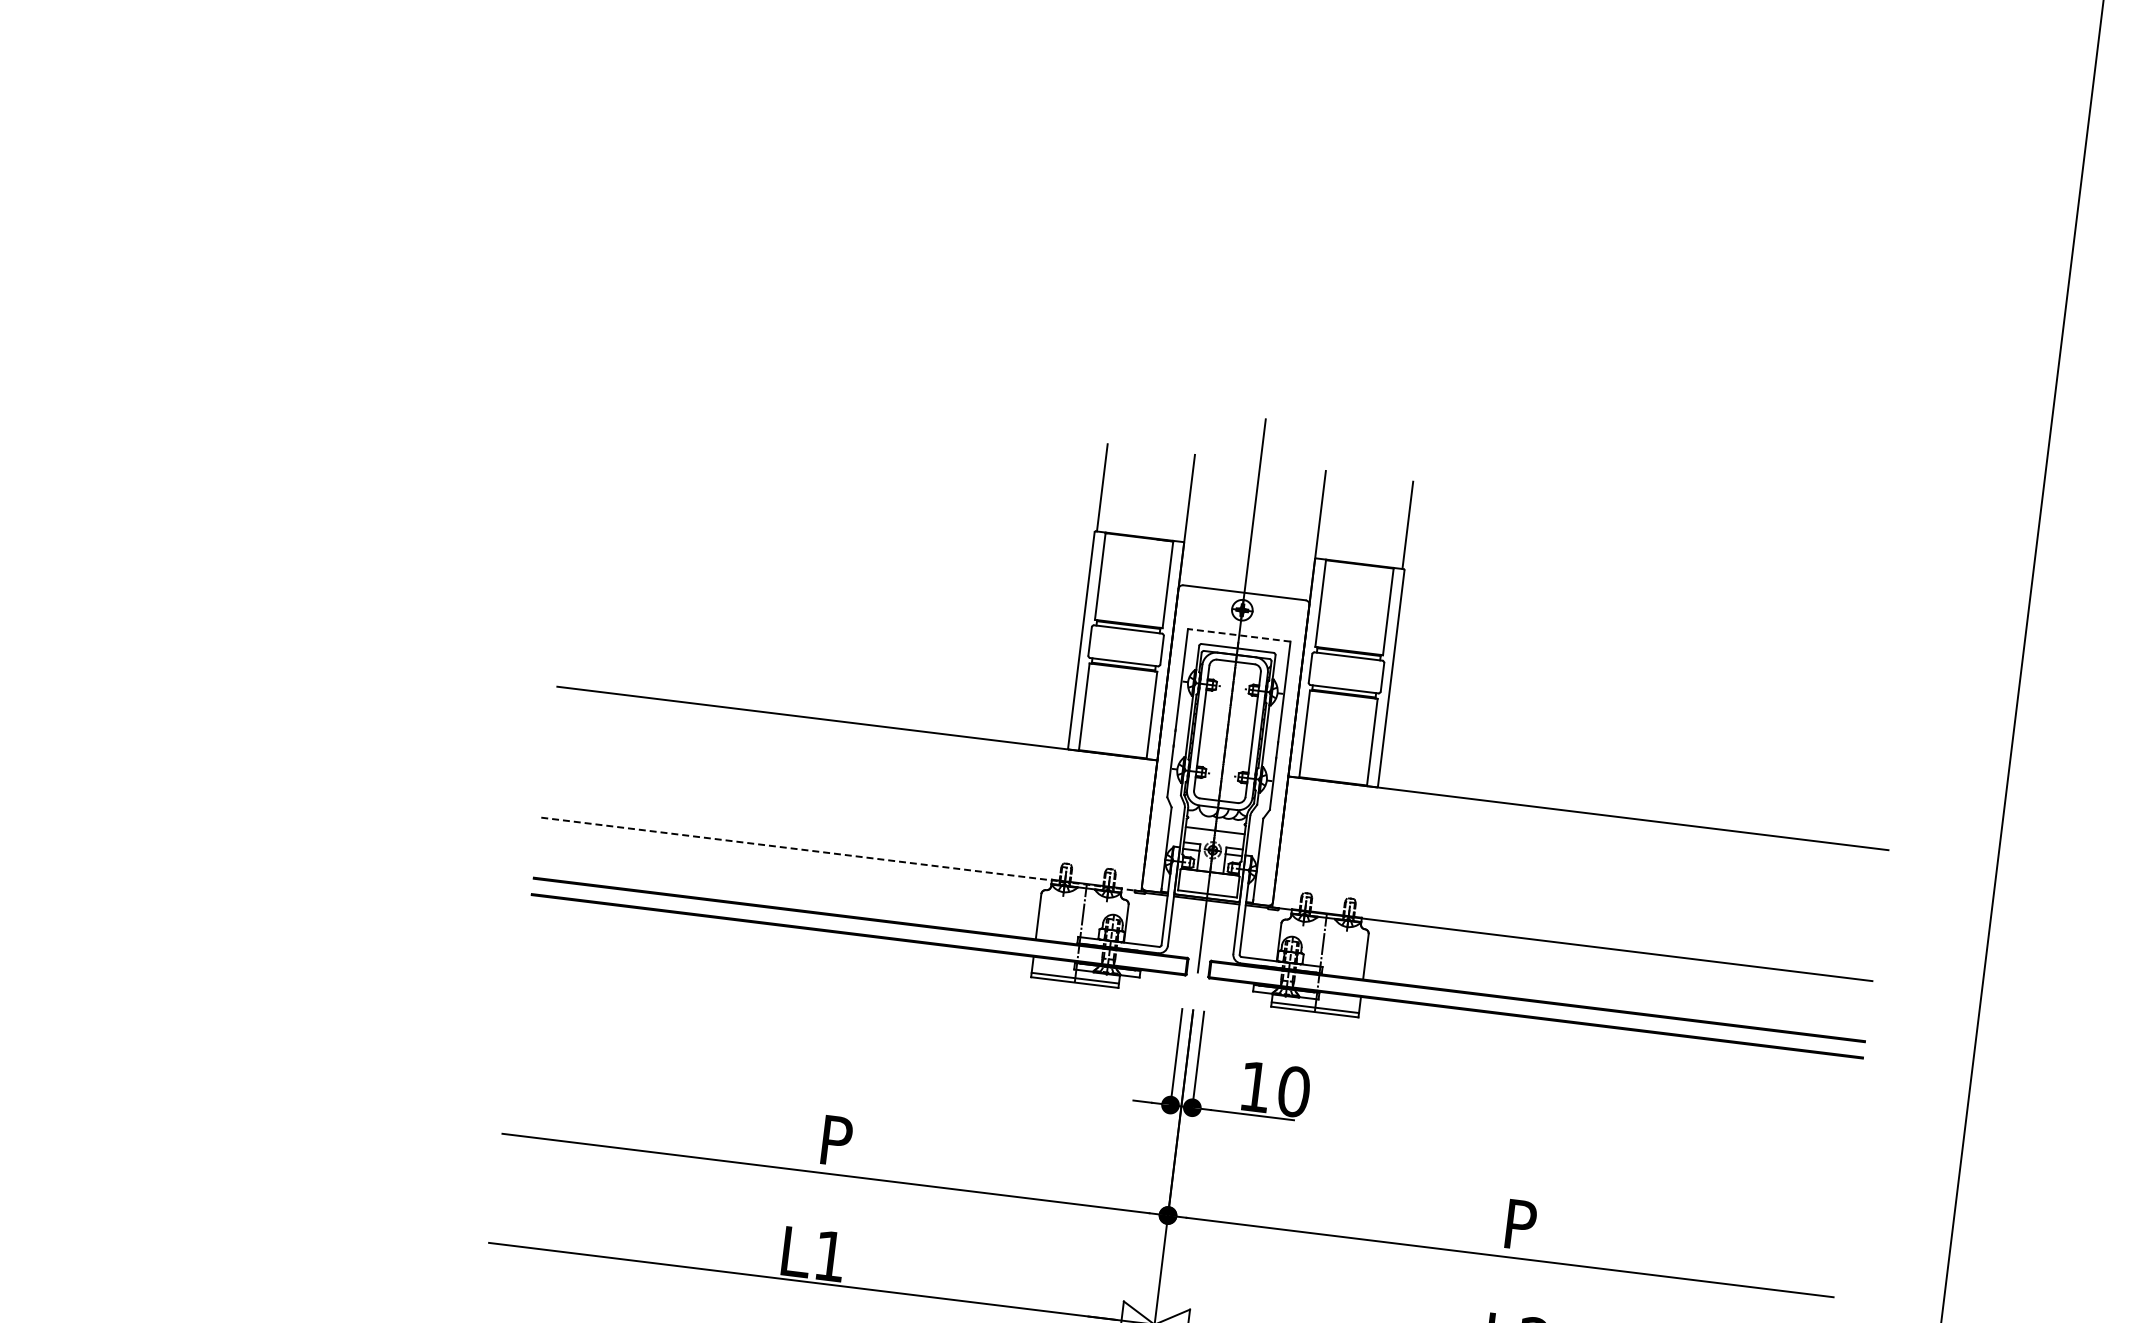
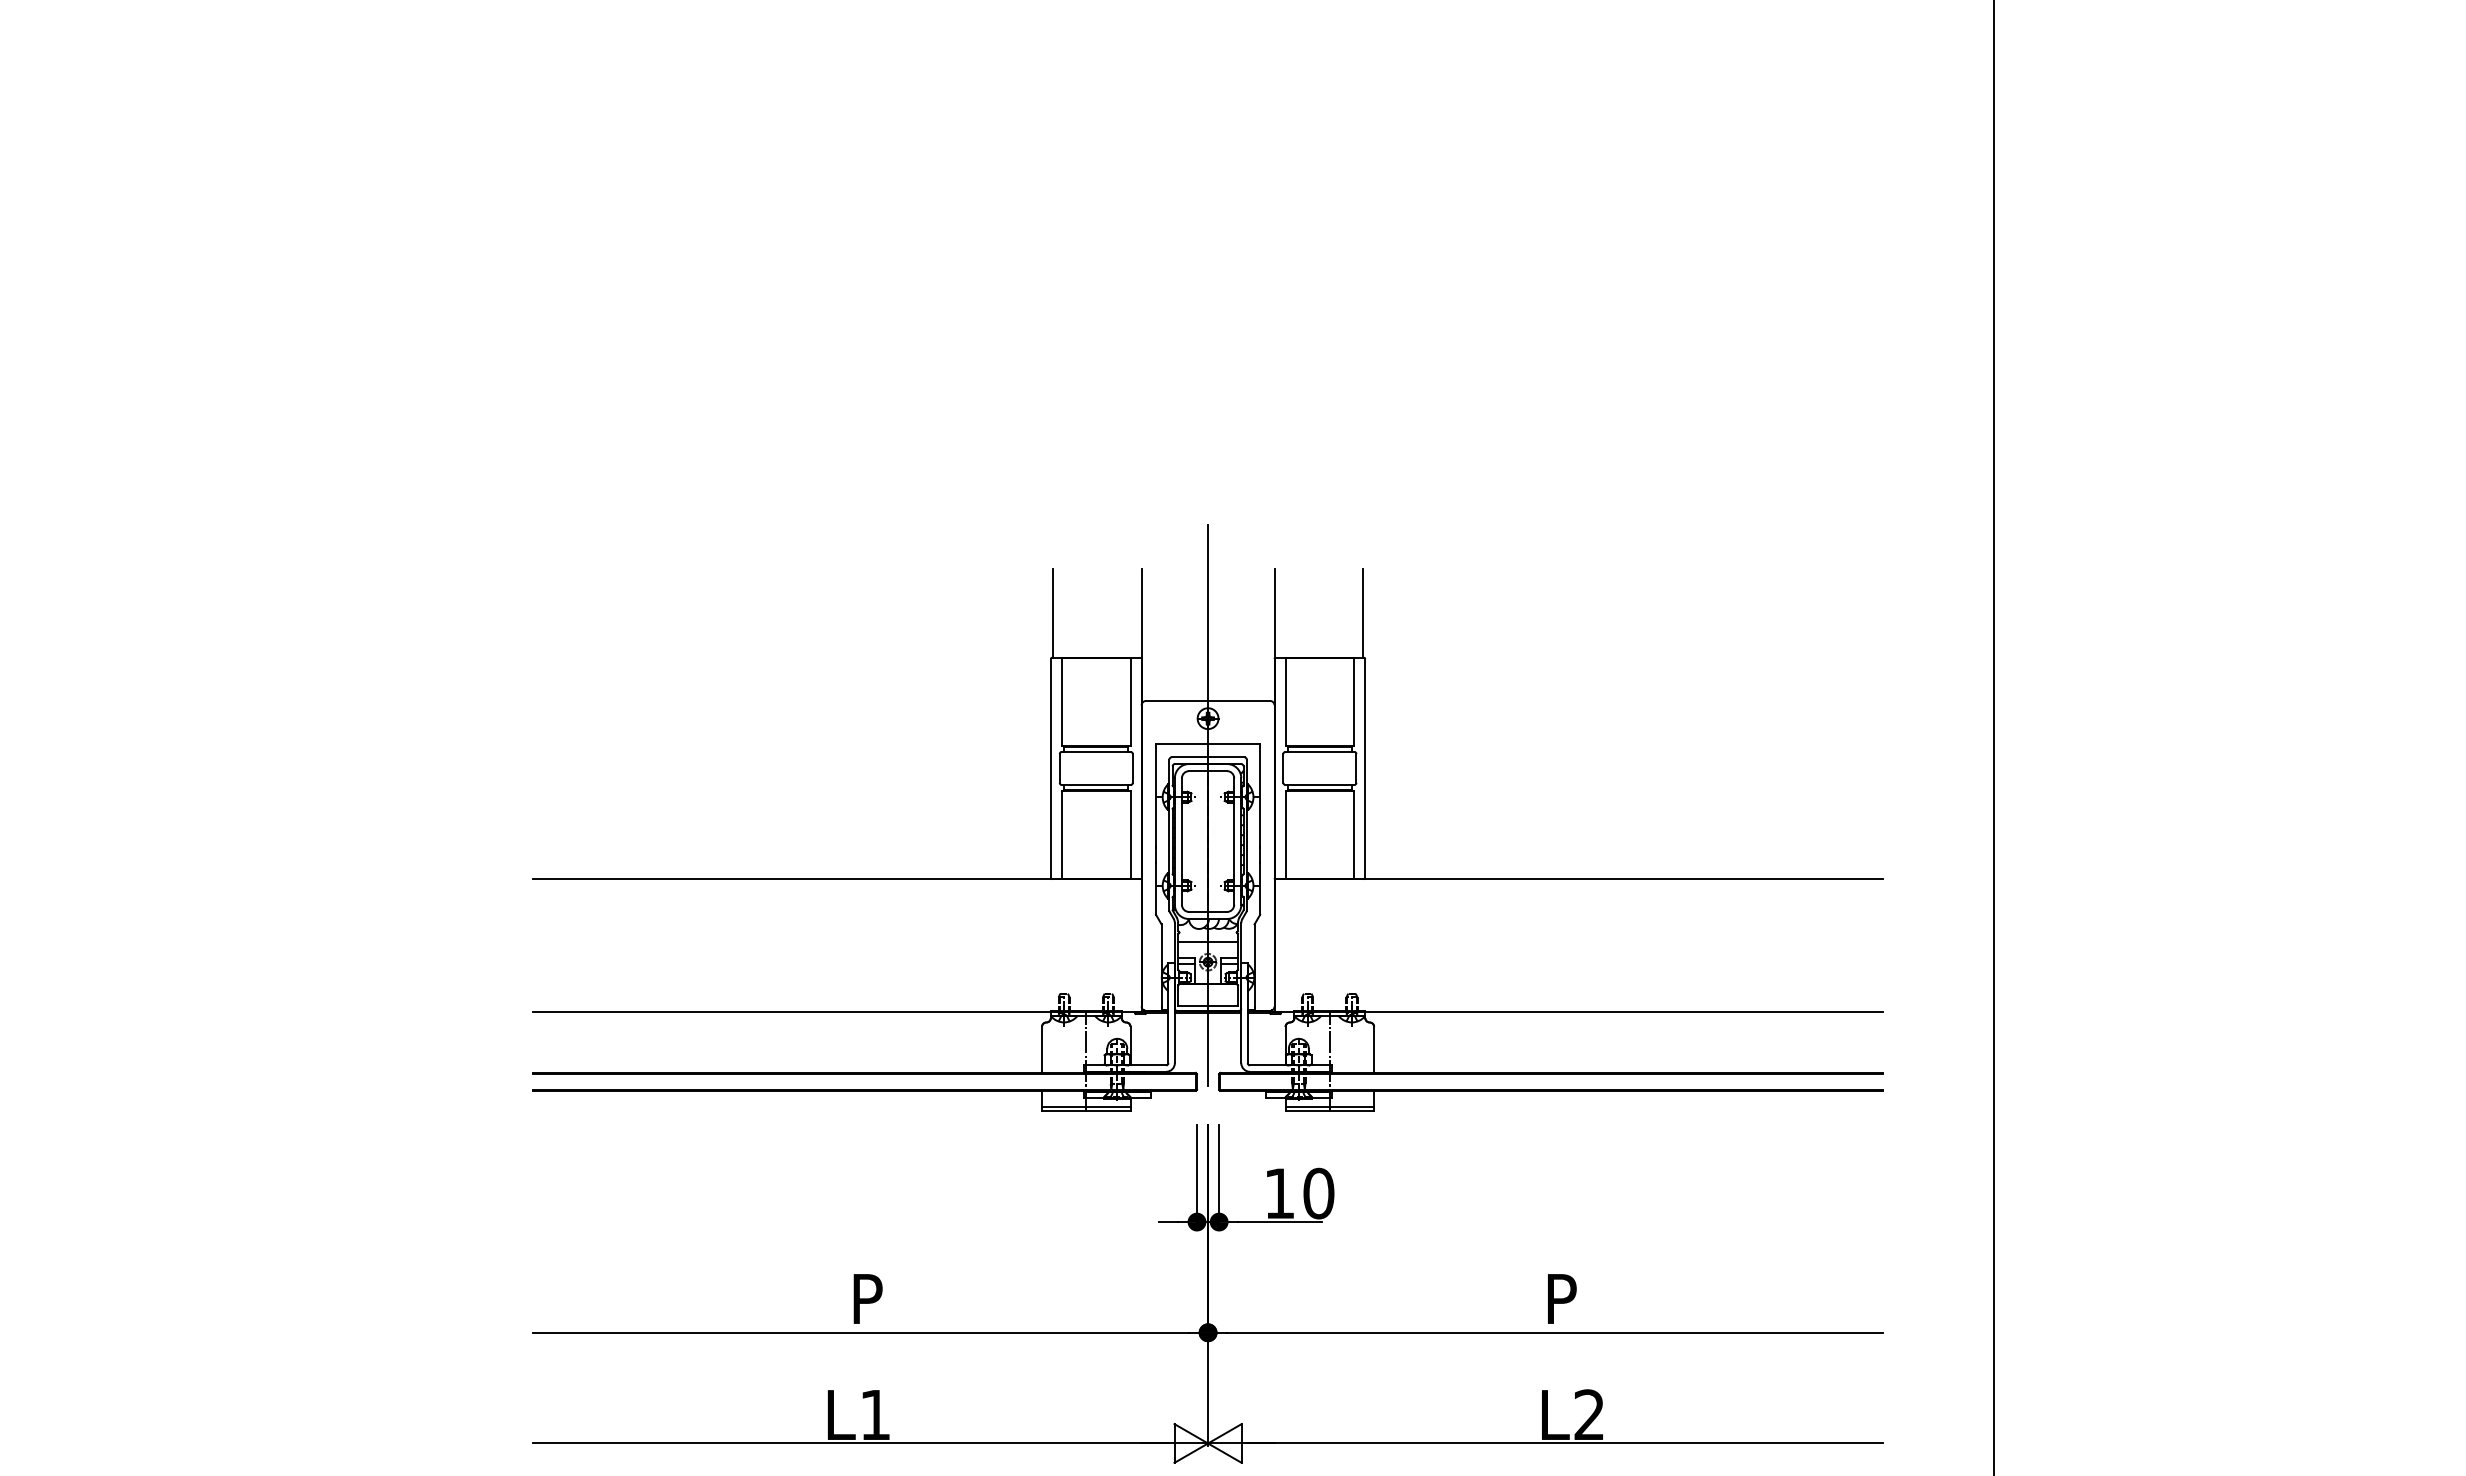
line: (1238, 635) -> (1207, 744), dashed -> solid
line: (841, 855) -> (837, 1012), dashed -> solid

